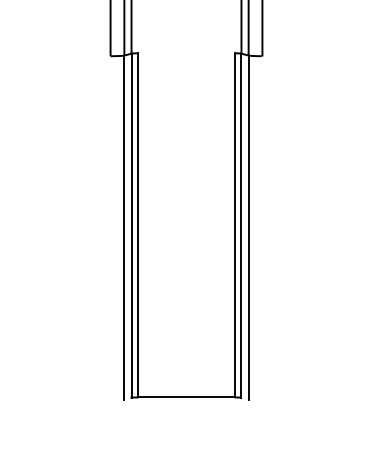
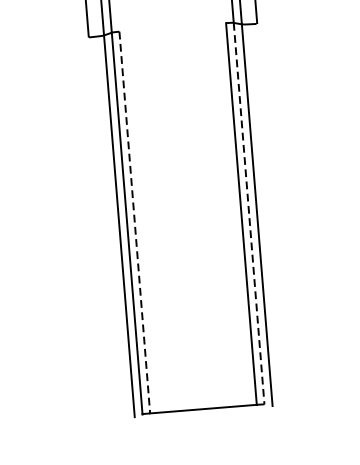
line: (138, 225) -> (134, 222), solid -> dashed
line: (241, 225) -> (249, 213), solid -> dashed

